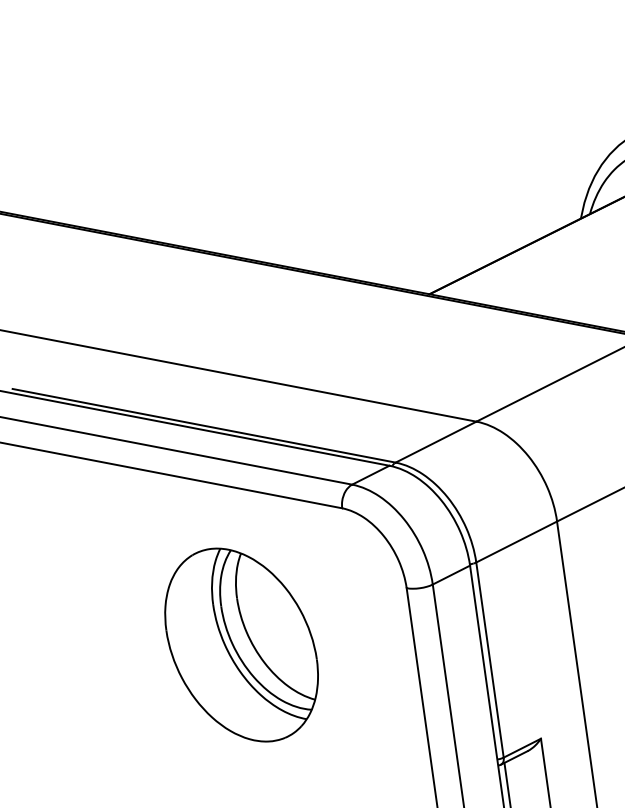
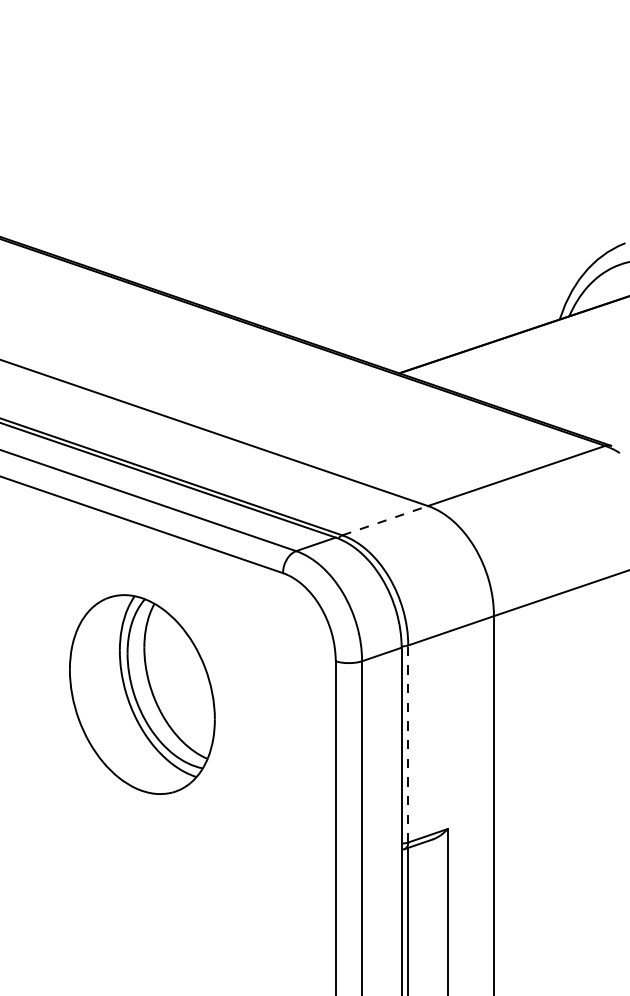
line: (436, 441) -> (385, 520), solid -> dashed
part: (241, 644) -> (142, 694), moved
line: (490, 660) -> (408, 744), solid -> dashed

